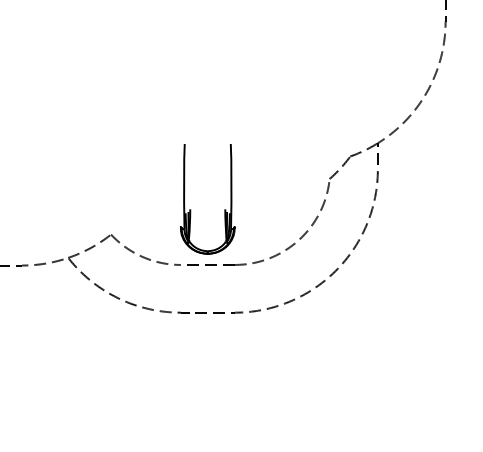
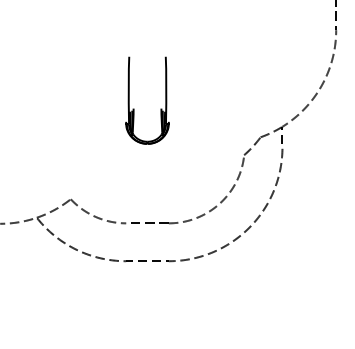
part: (191, 209) -> (134, 108), moved

